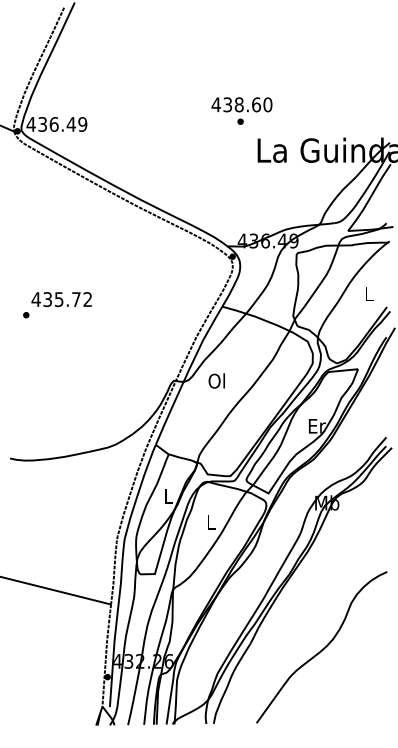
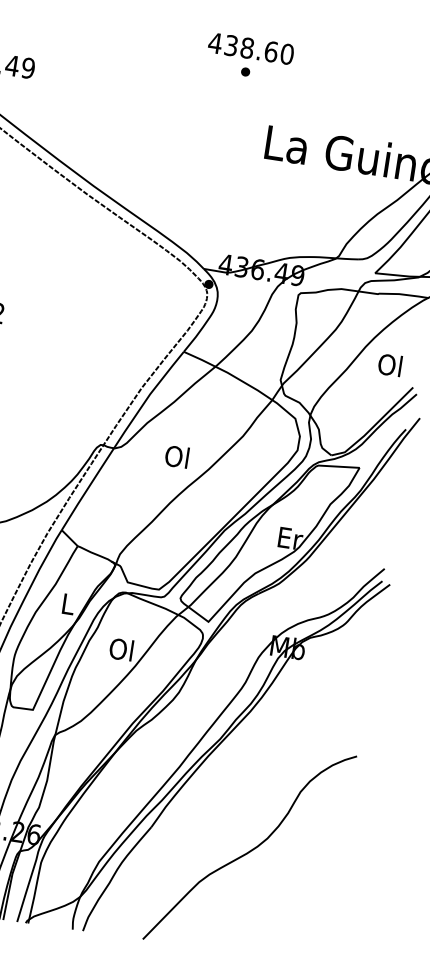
text: (241, 110) -> (249, 56), moved
text: (368, 293) -> (390, 364), L -> Ol
text: (216, 380) -> (176, 455), moved
text: (210, 521) -> (121, 648), L -> Ol

